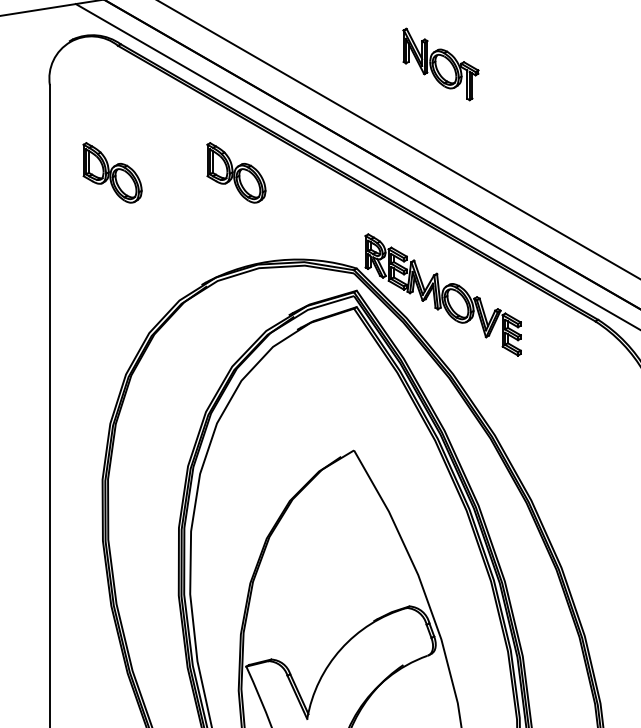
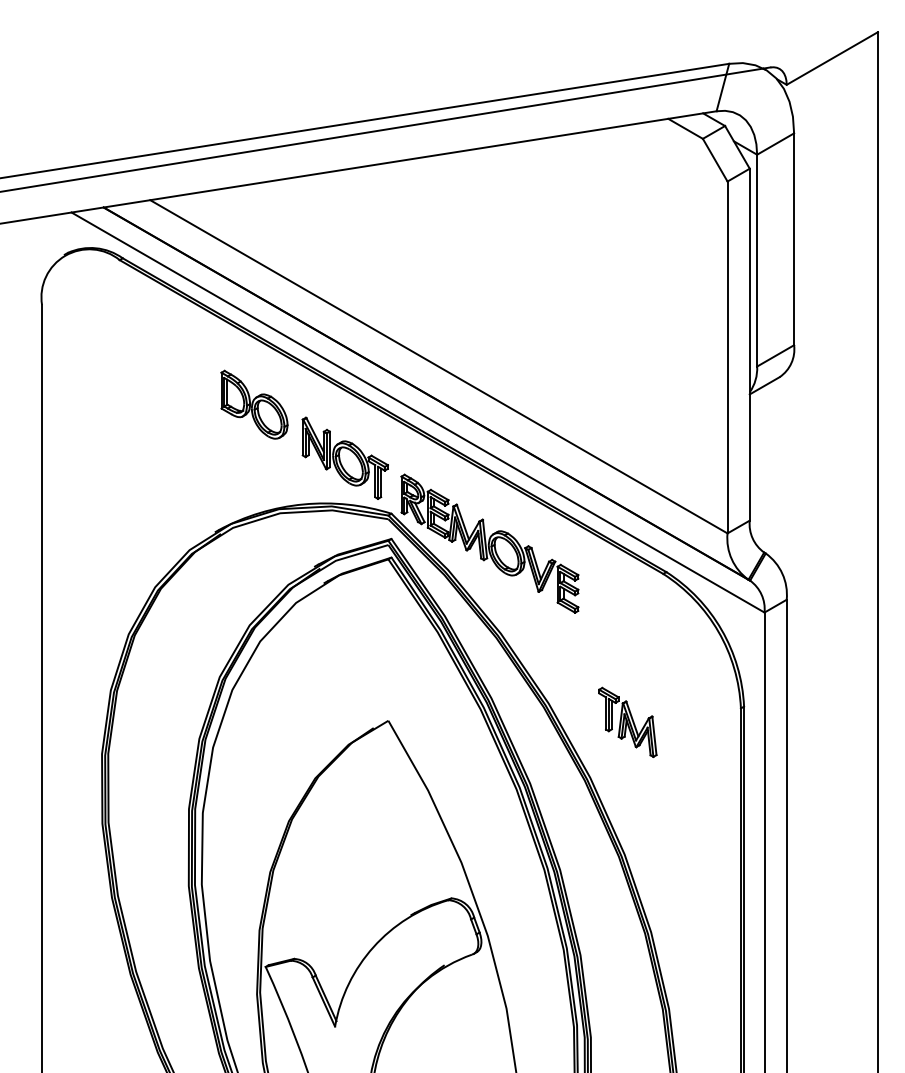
part: (440, 63) -> (344, 457), moved
part: (112, 172) -> (113, 404), removed
part: (564, 451) -> (627, 721), added

